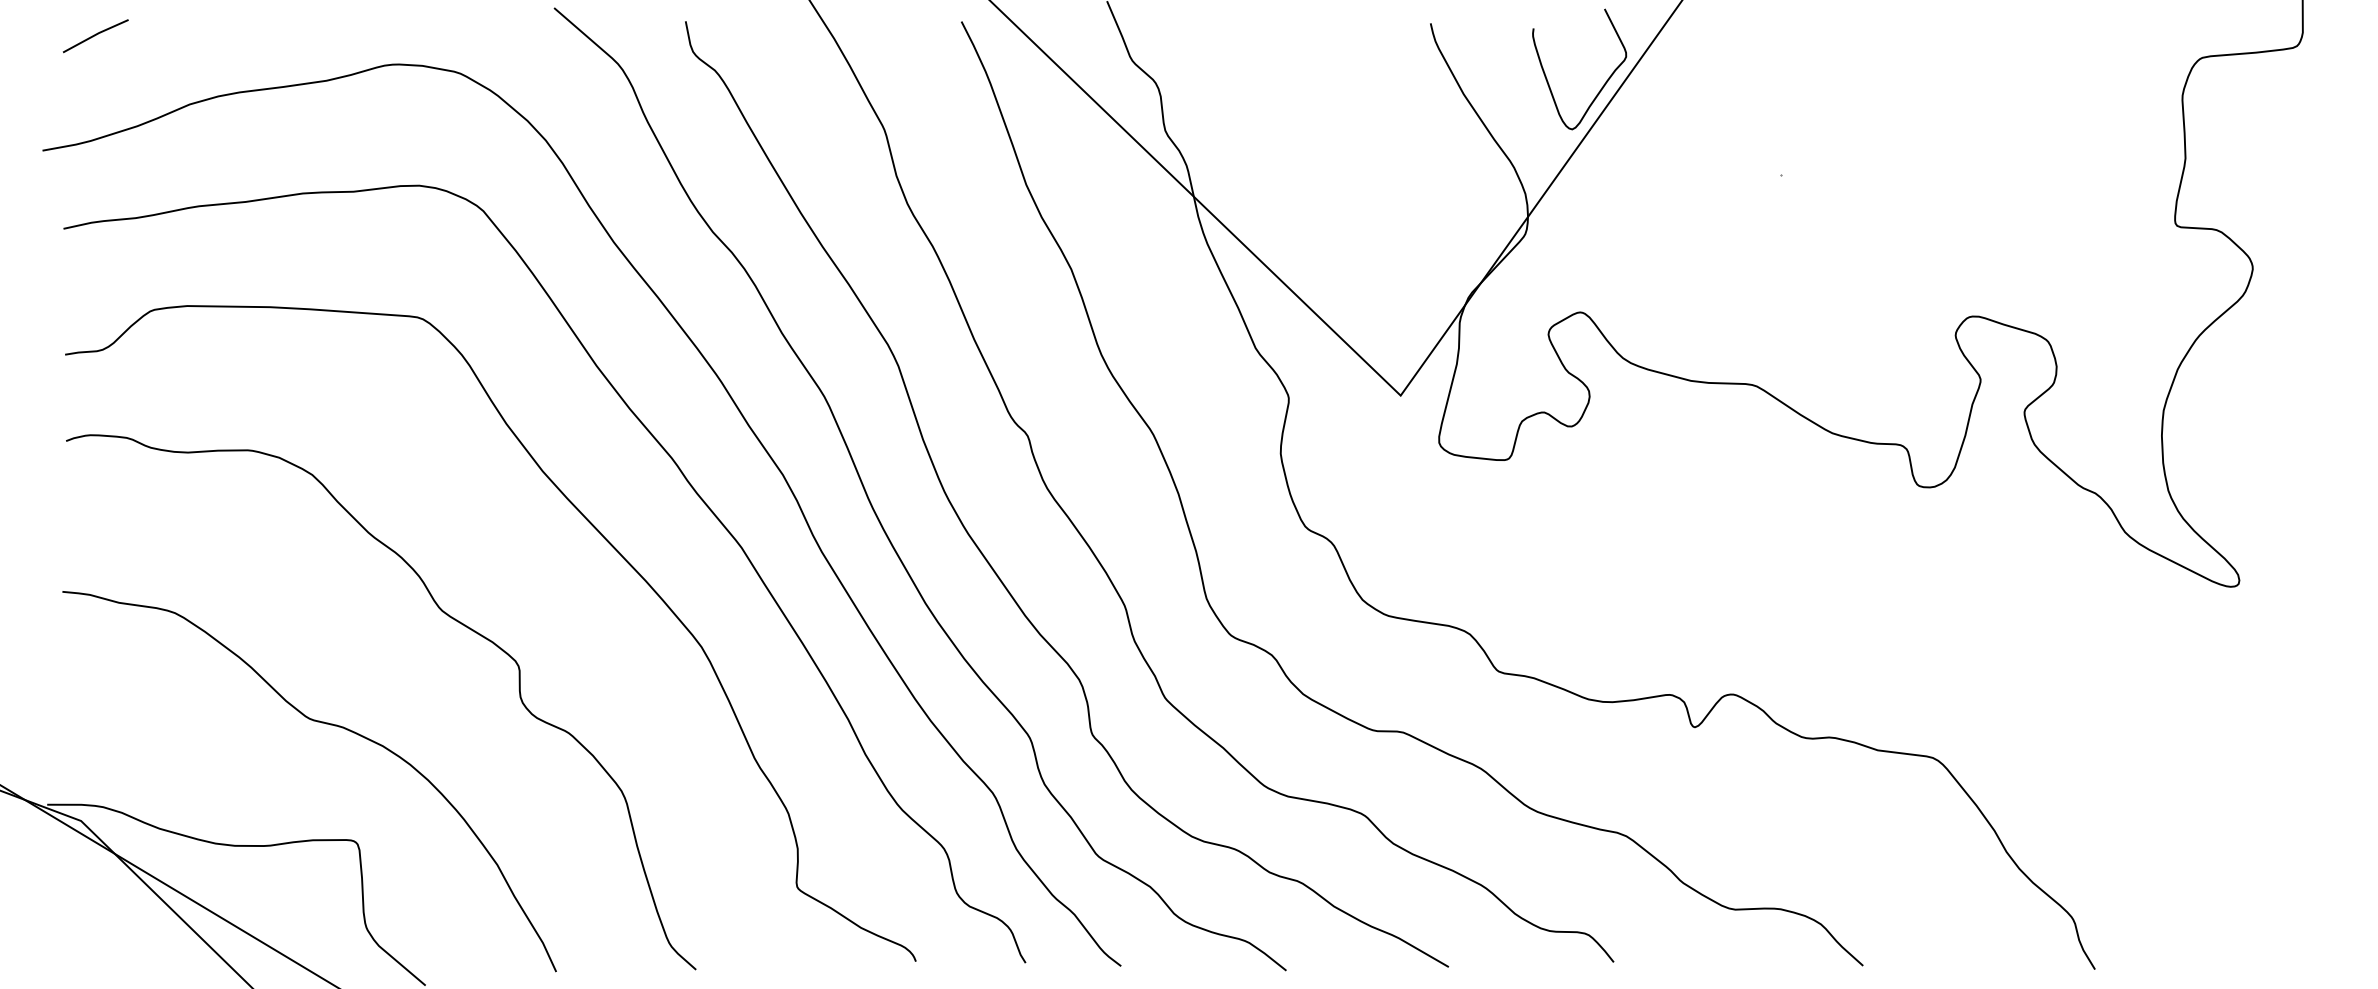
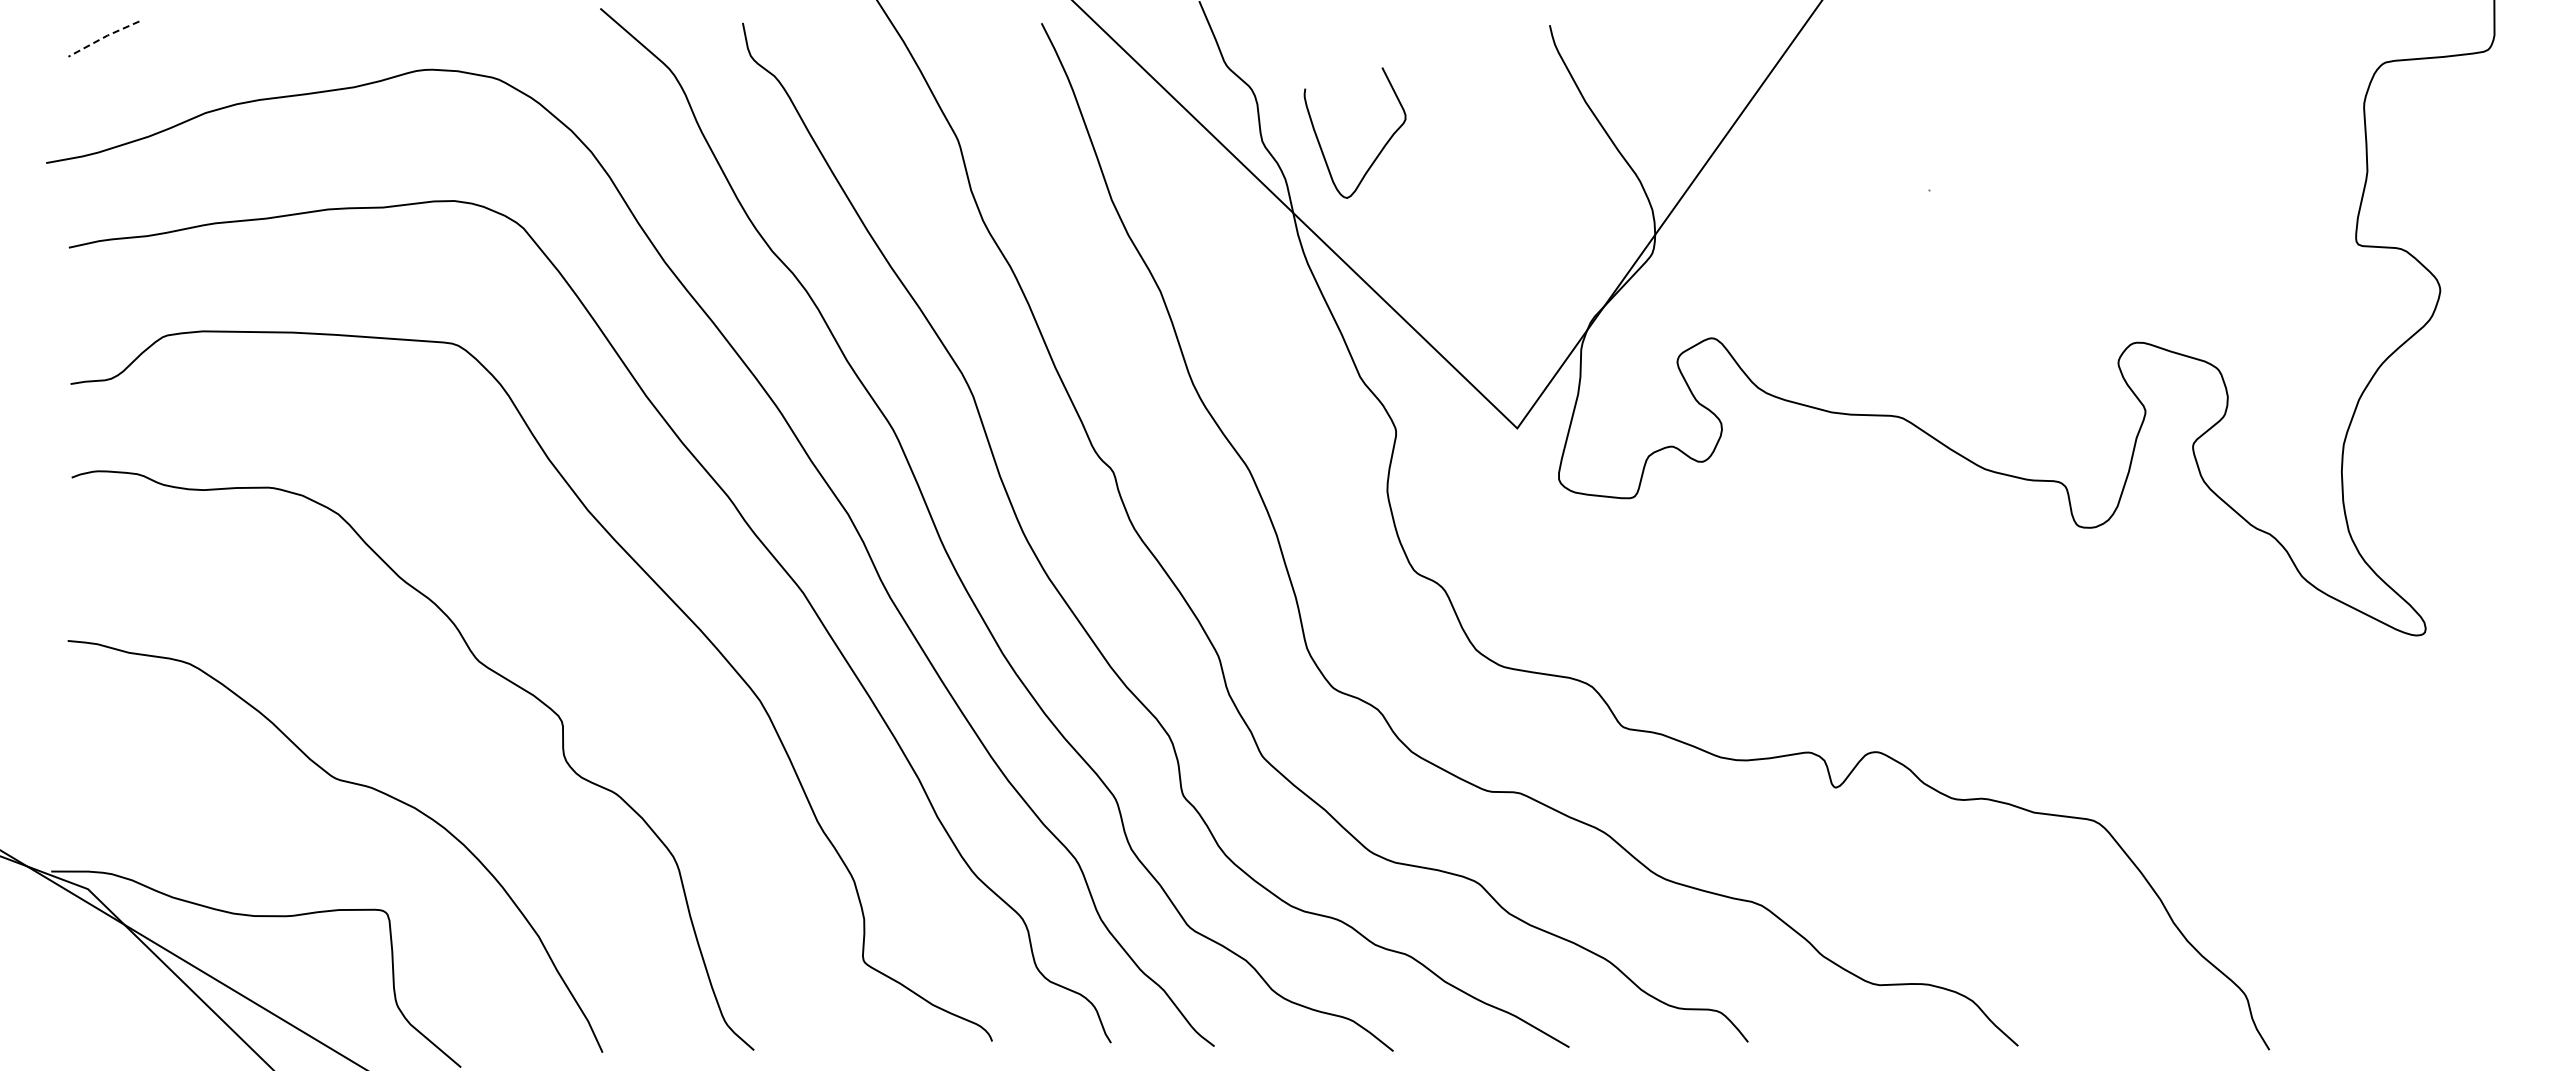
line: (95, 34) -> (103, 37), solid -> dashed
curve: (1603, 85) -> (1380, 150), moved

